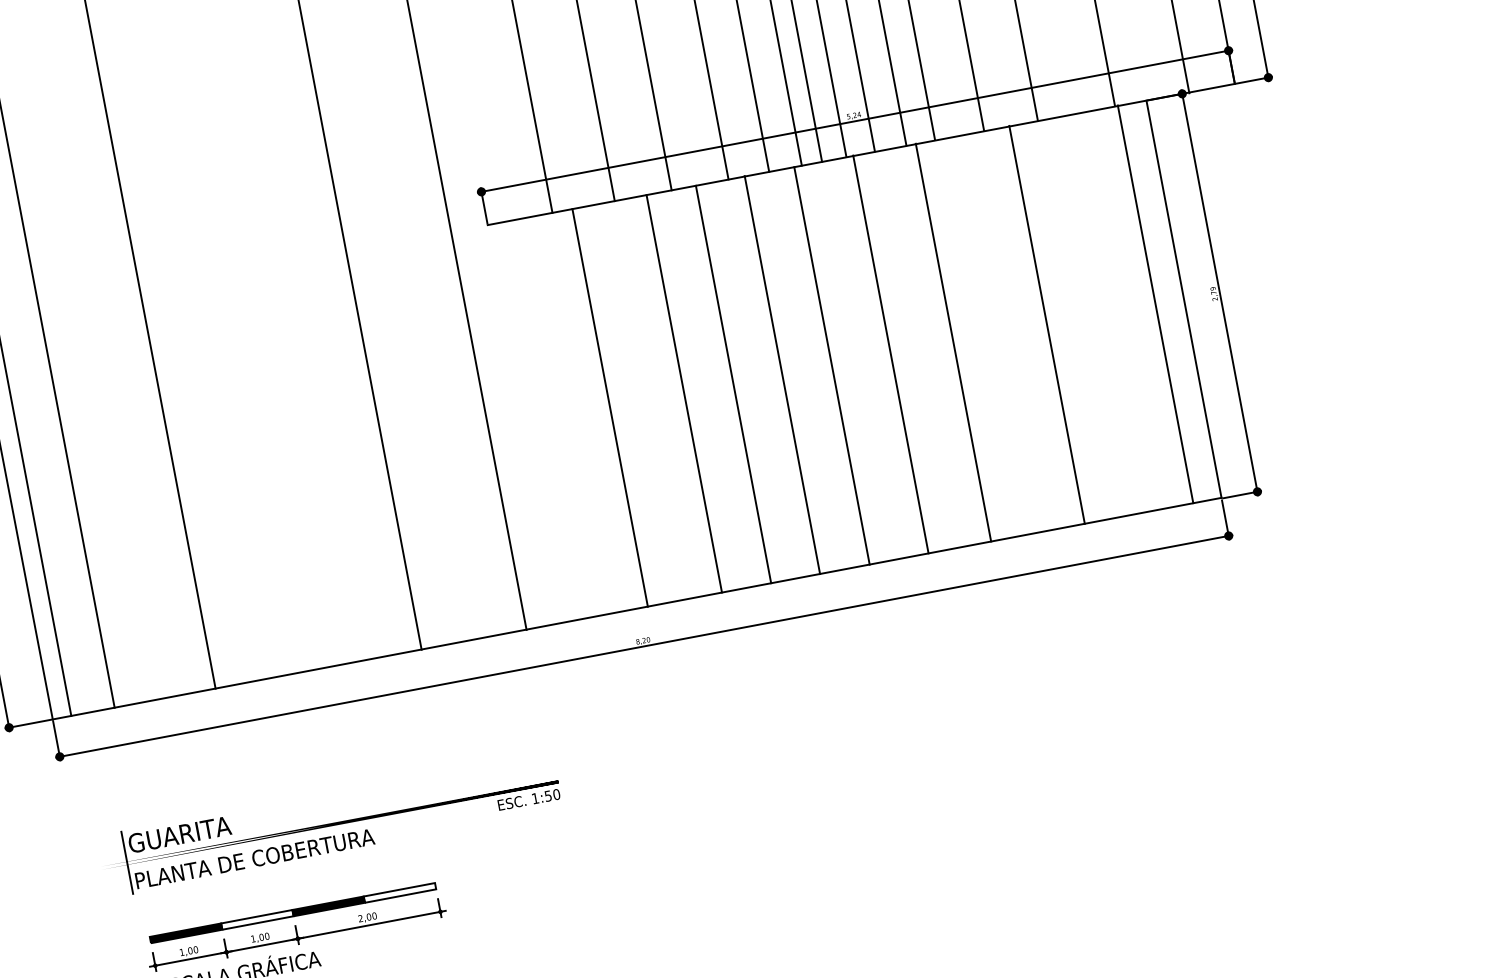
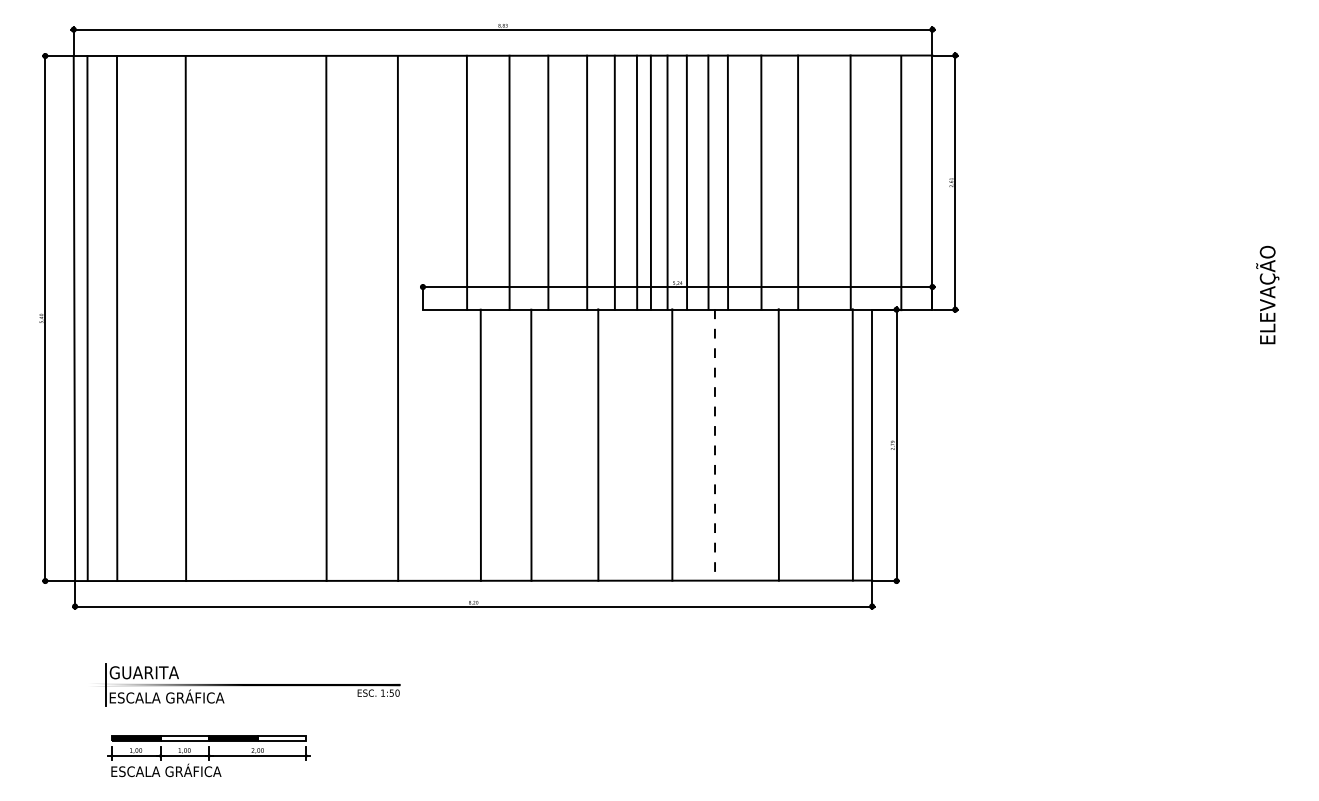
line: (954, 343) -> (715, 445), solid -> dashed
line: (832, 364) -> (632, 444), removed
line: (732, 383) -> (564, 444), removed
text: (255, 856) -> (191, 696), PLANTA DE COBERTURA -> ESCALA GRÁFICA

